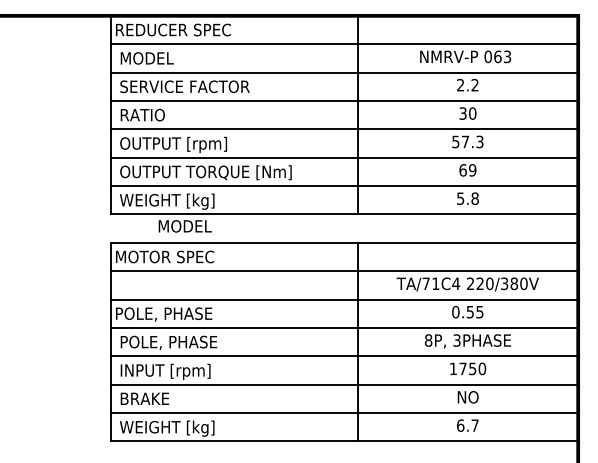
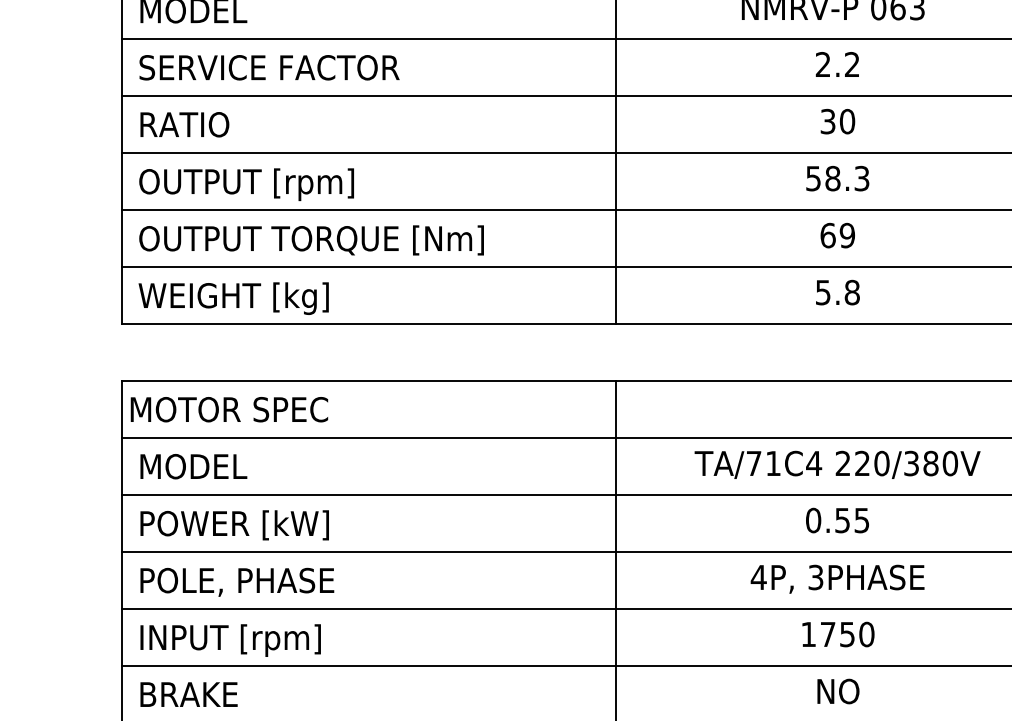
text: (465, 141) -> (832, 177), 57.3 -> 58.3
text: (184, 226) -> (192, 466), moved
text: (165, 314) -> (230, 525), POLE, PHASE -> POWER [kW]
text: (428, 340) -> (758, 577), 8P, -> 4P,

